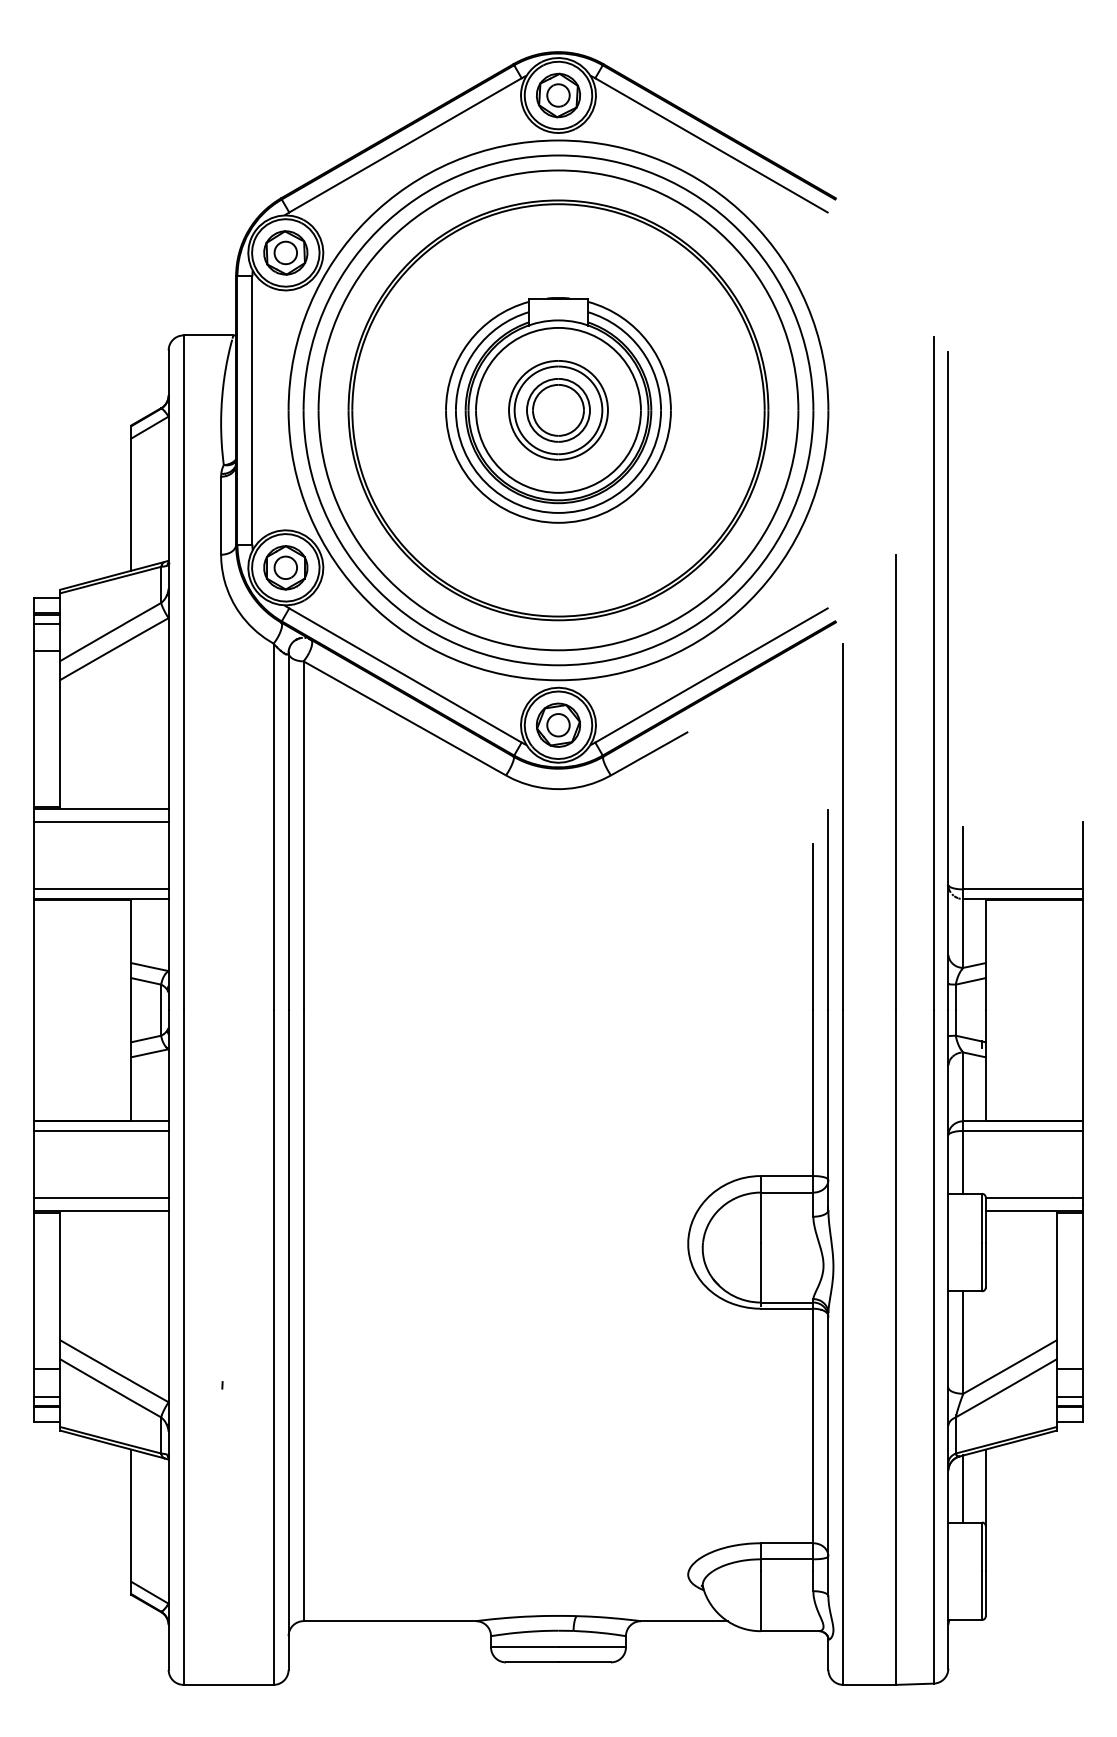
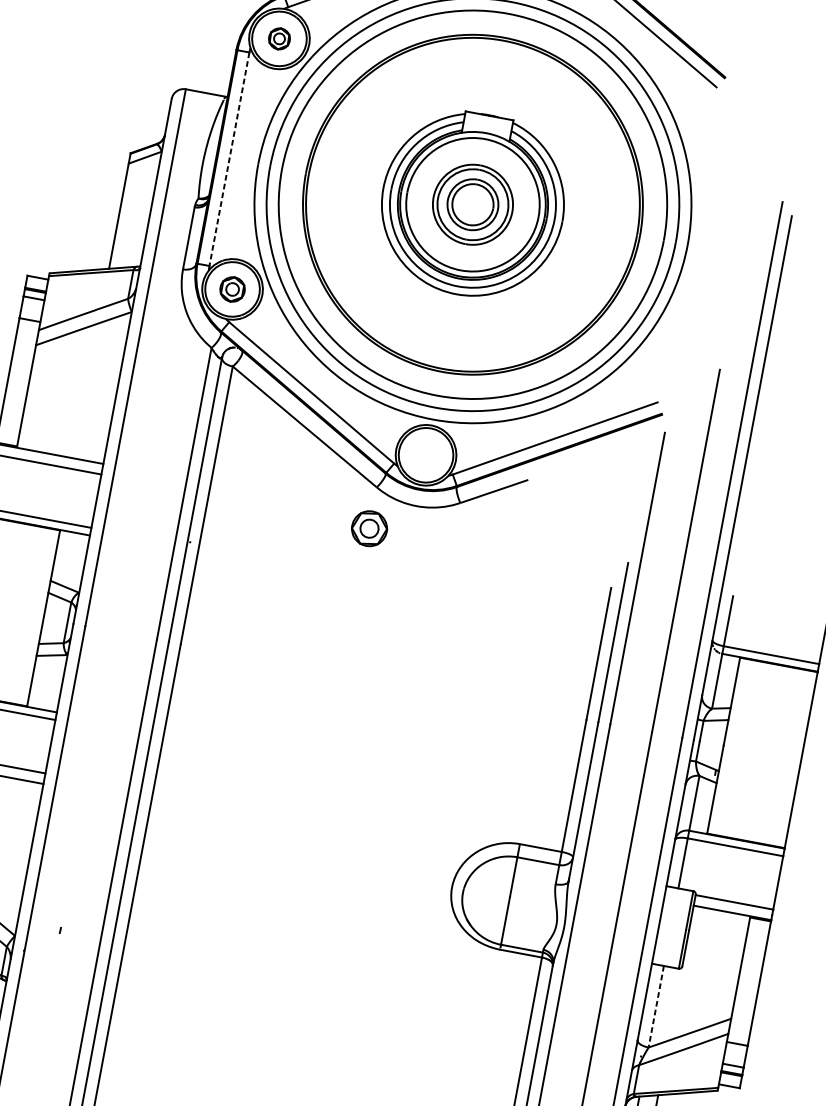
part: (285, 252) -> (279, 38), size x0.6
line: (252, 410) -> (229, 159), solid -> dashed
part: (285, 567) -> (232, 289), size x0.7
part: (558, 724) -> (369, 528), moved
line: (963, 1343) -> (656, 1007), solid -> dashed

